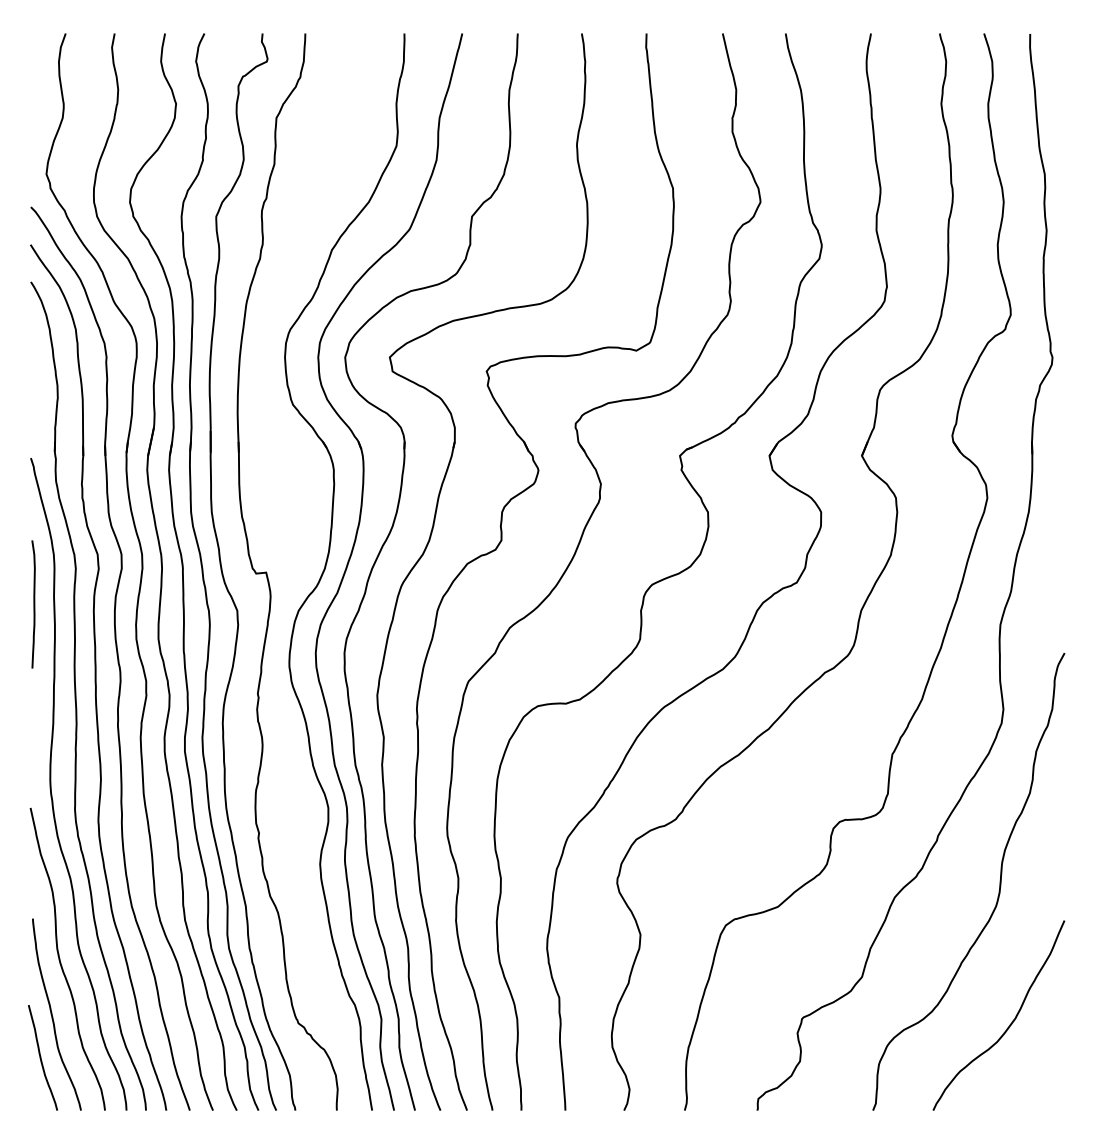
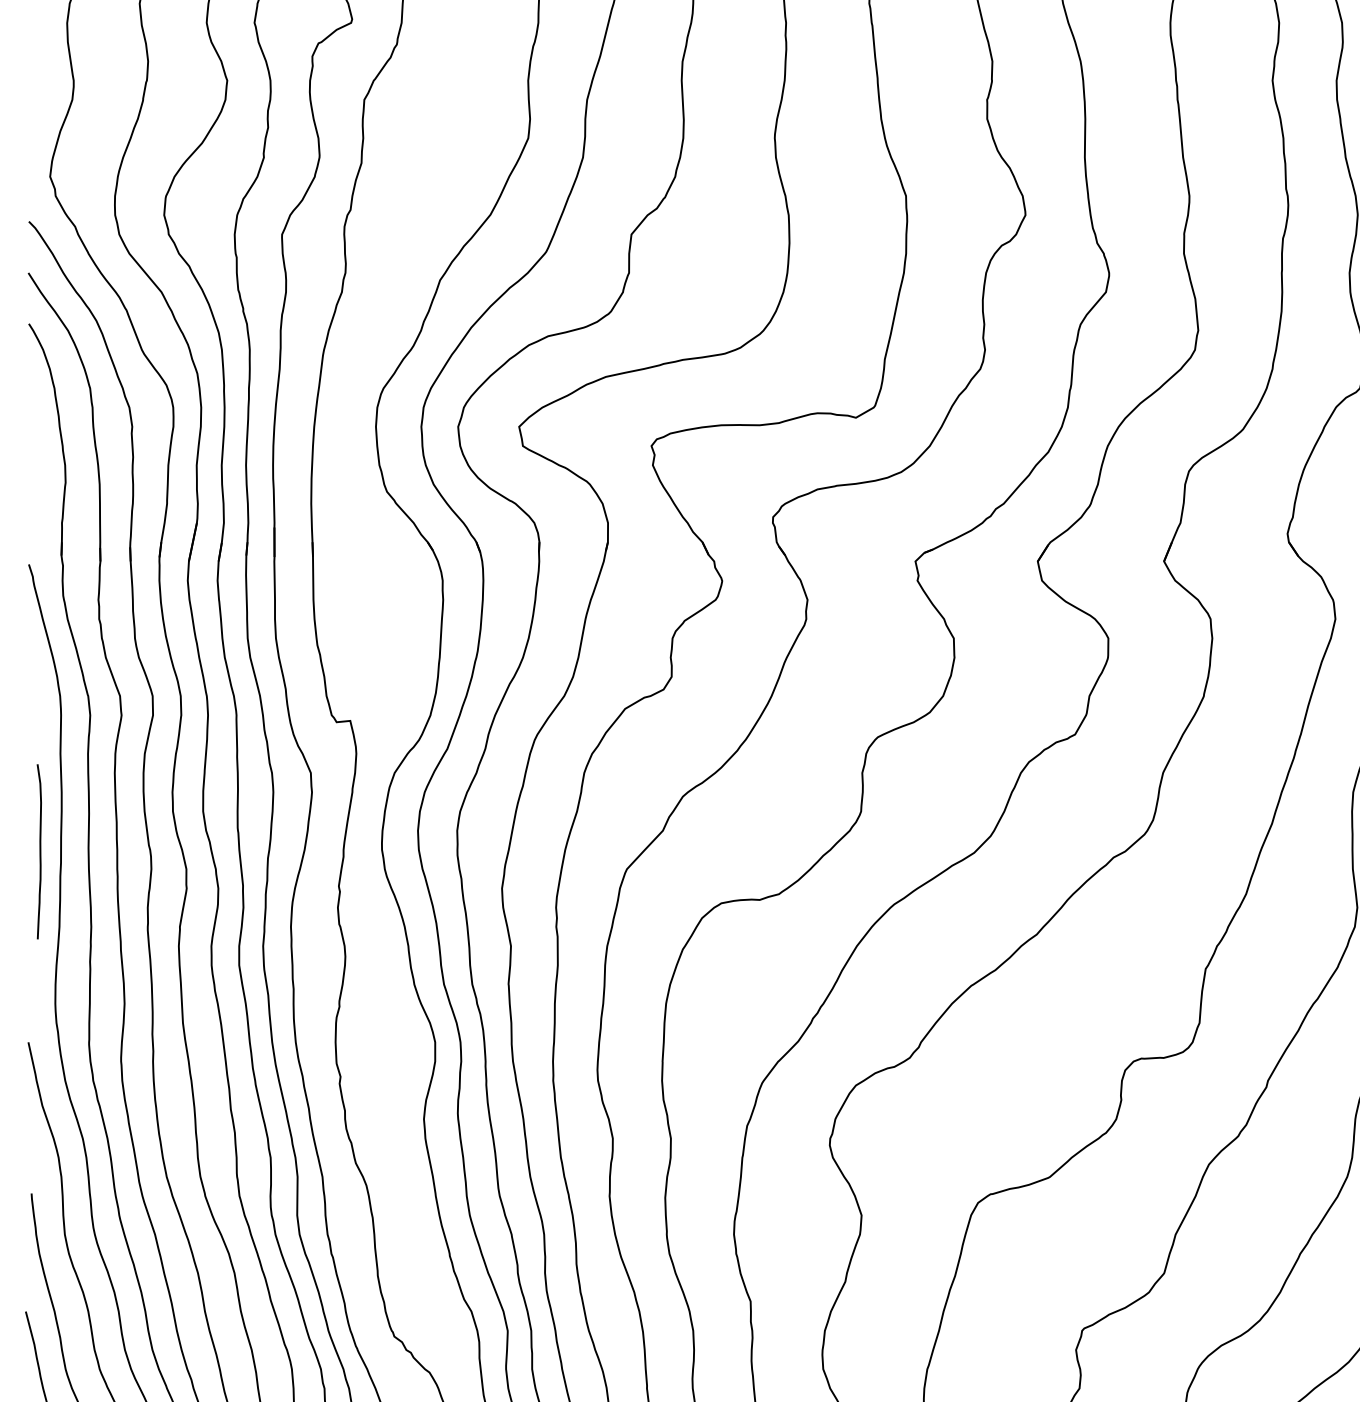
curve: (33, 604) -> (39, 851), moved

